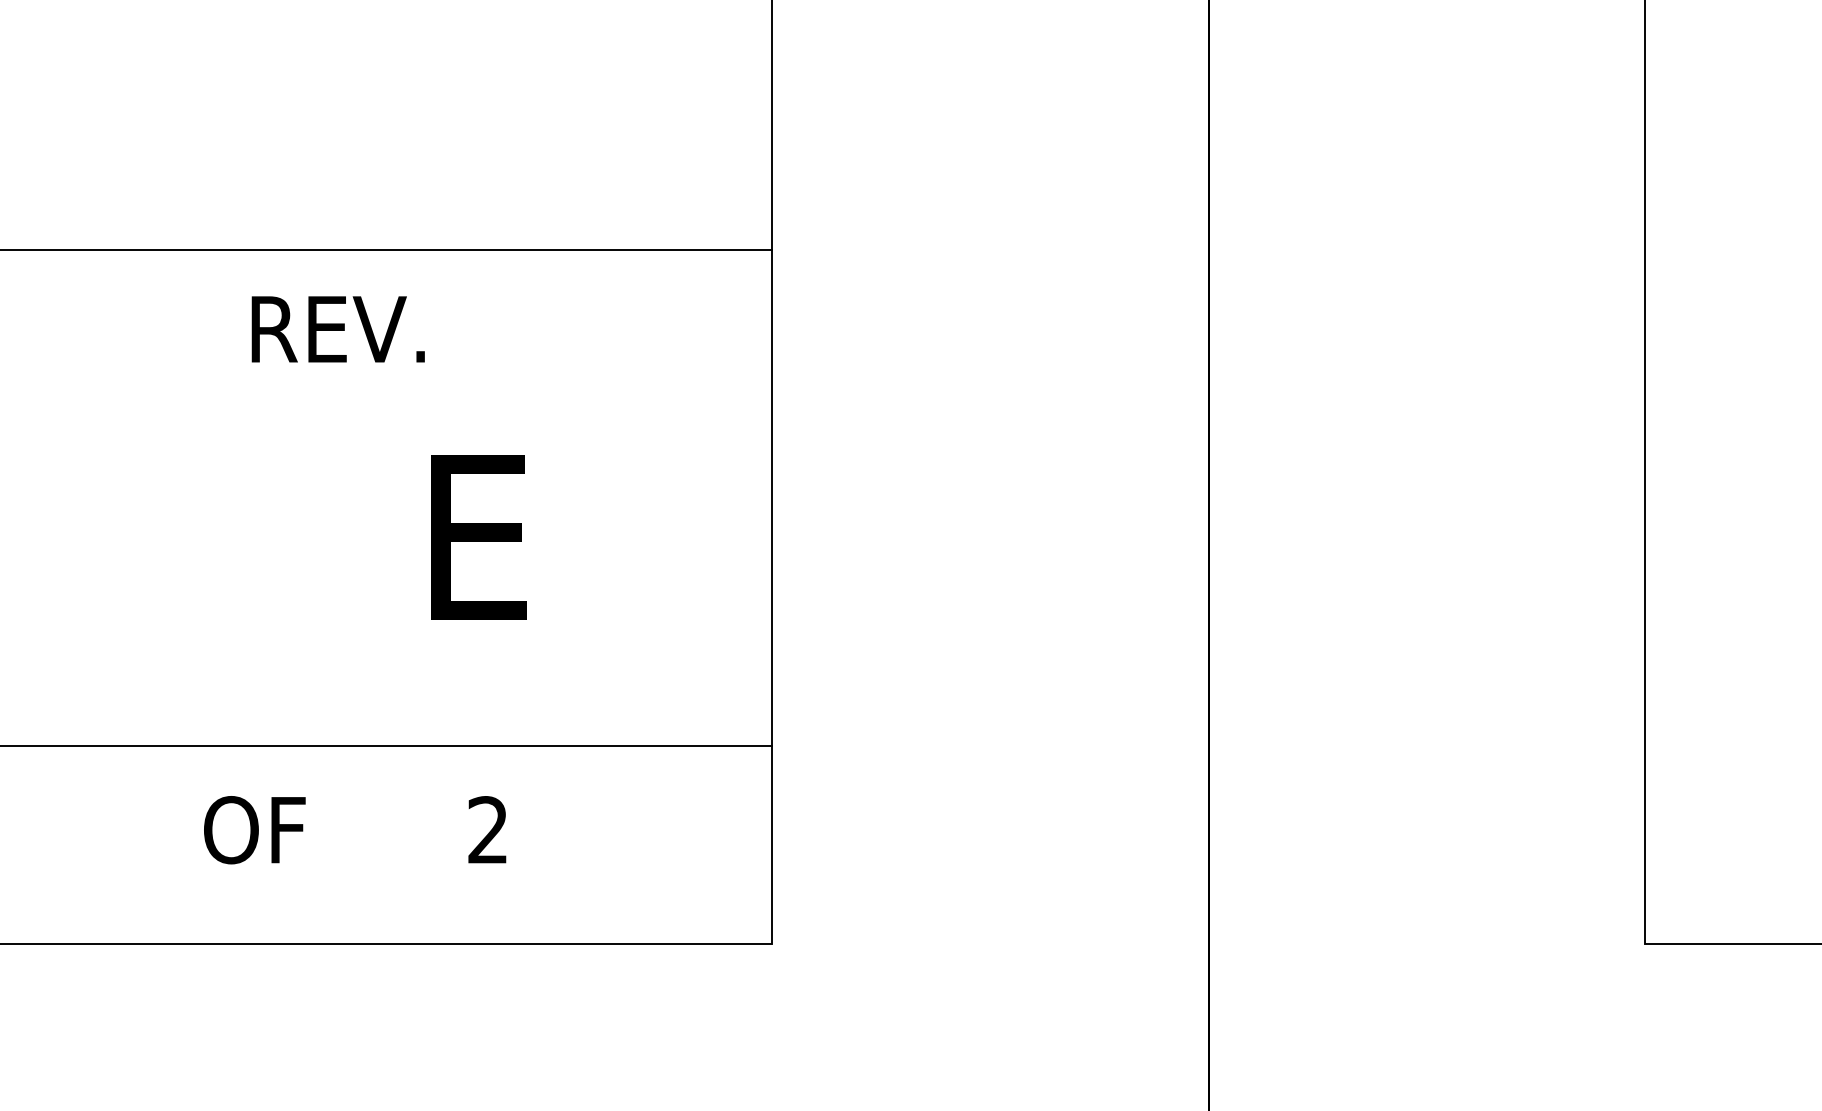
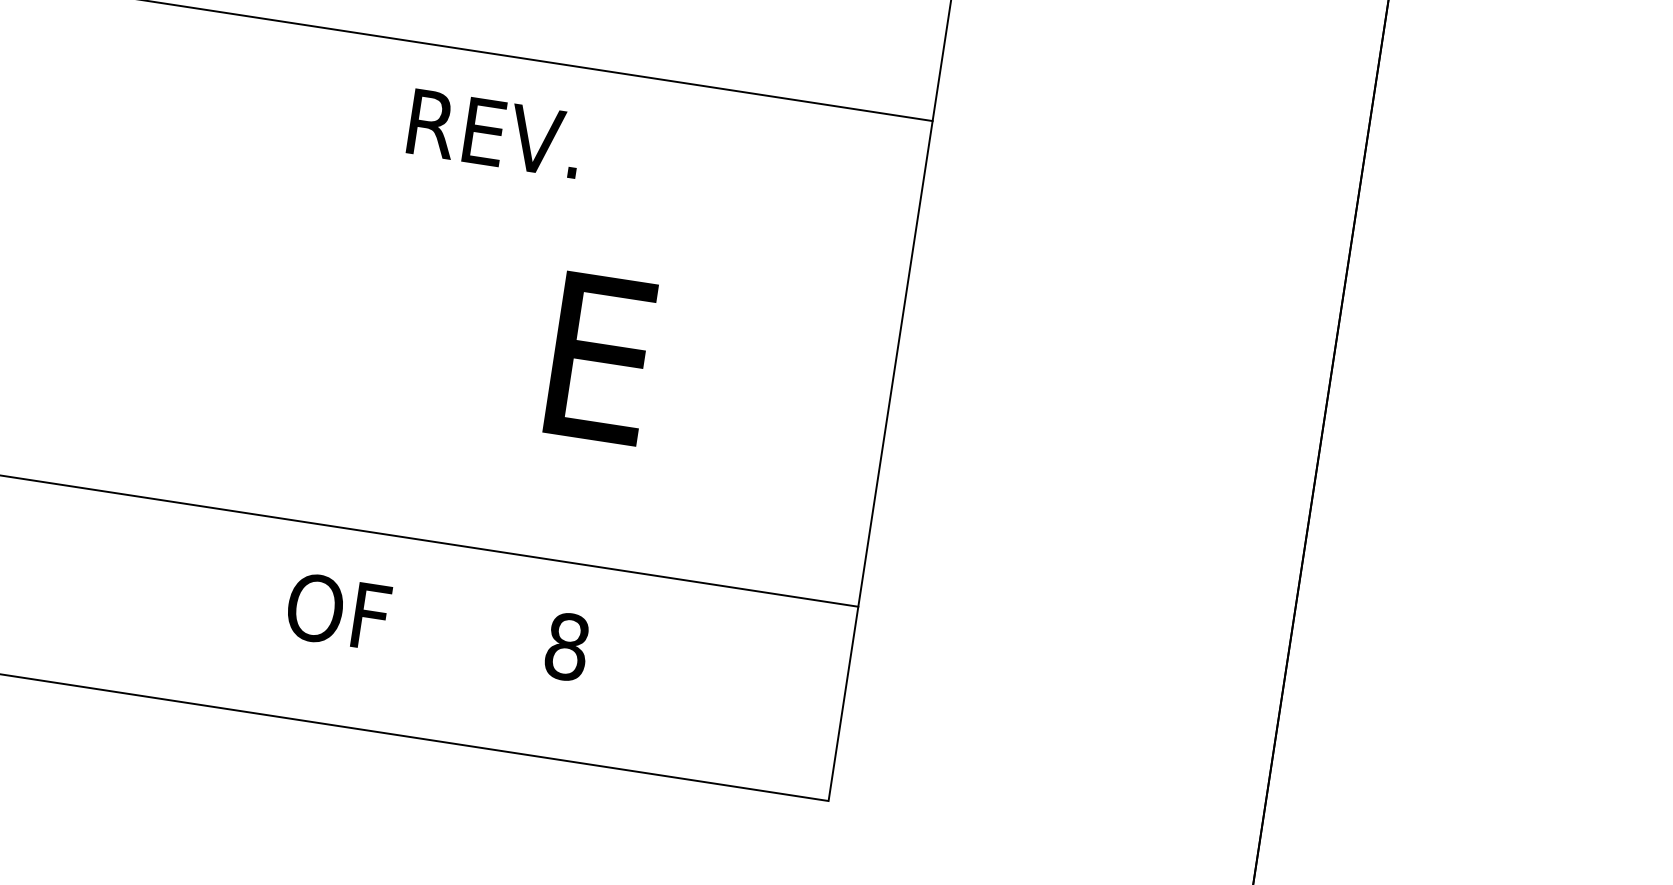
text: (488, 830) -> (567, 647), 2 -> 8

